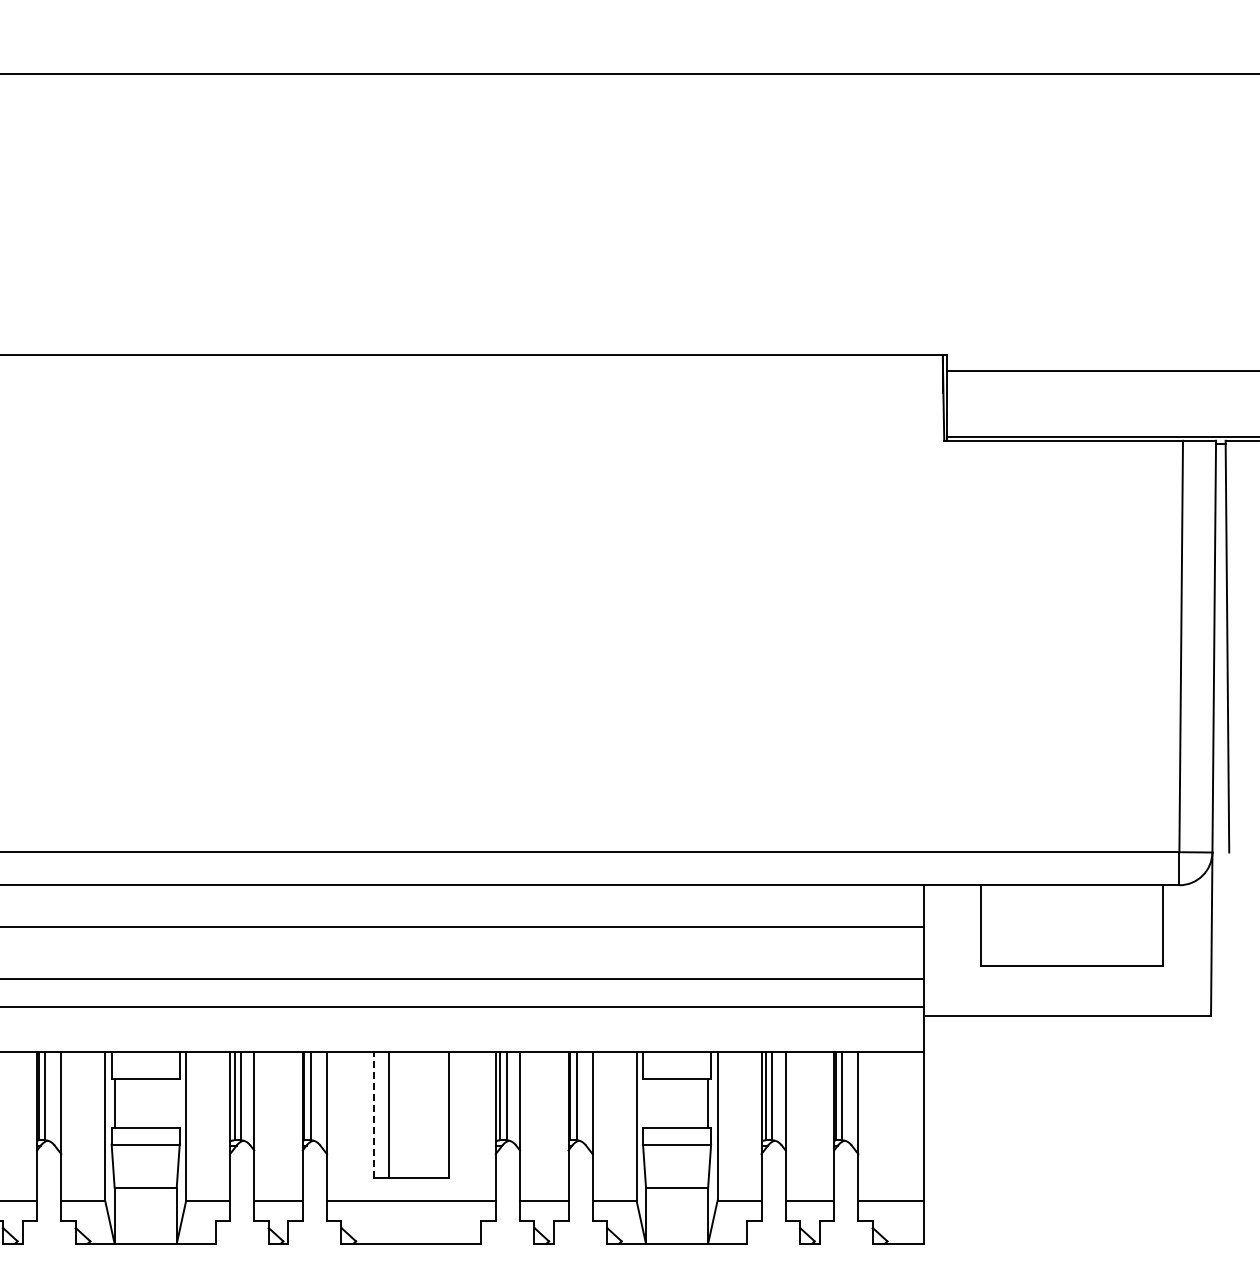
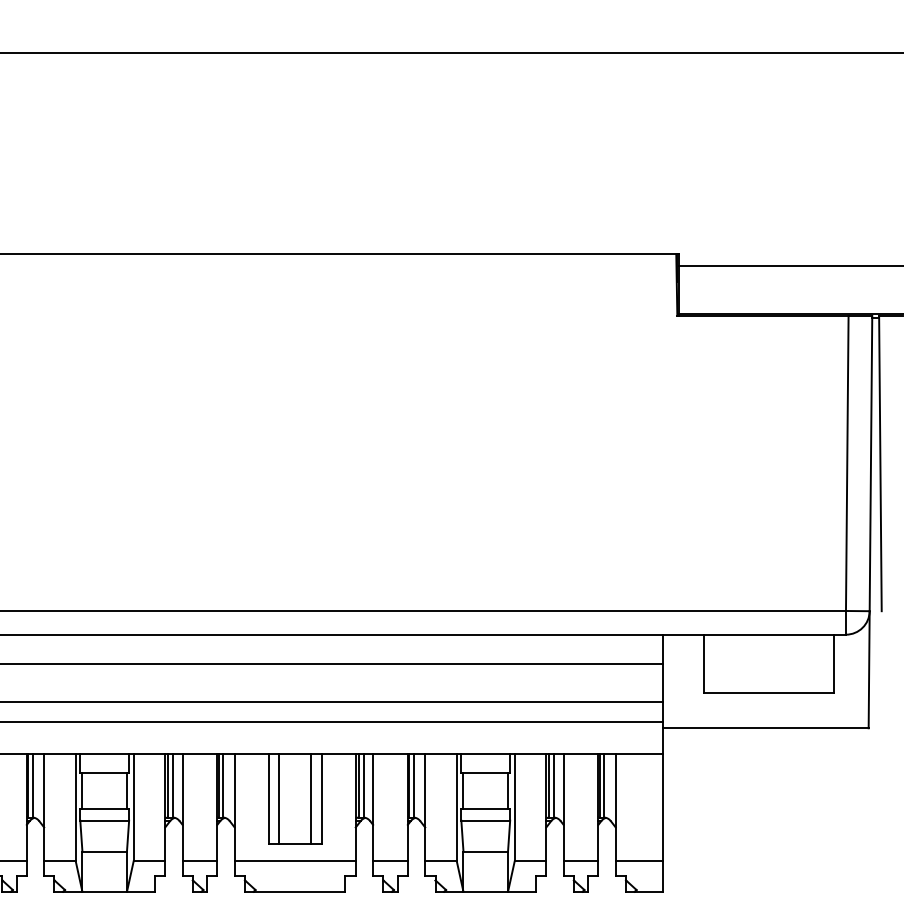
line: (176, 1103) -> (126, 791), added
line: (646, 1103) -> (463, 791), added
line: (374, 1114) -> (268, 799), dashed -> solid
line: (433, 1114) -> (311, 799), added

